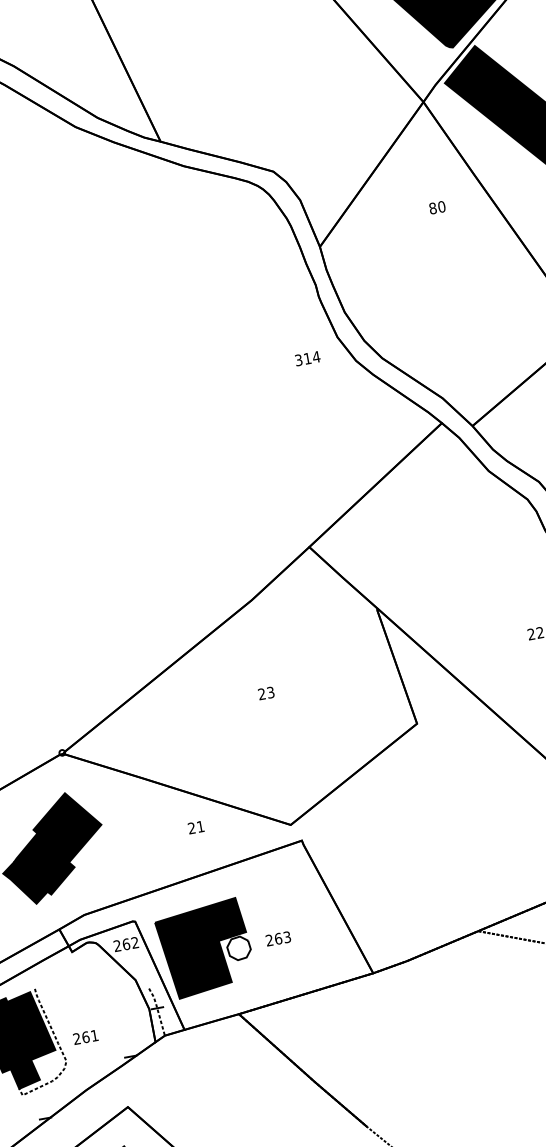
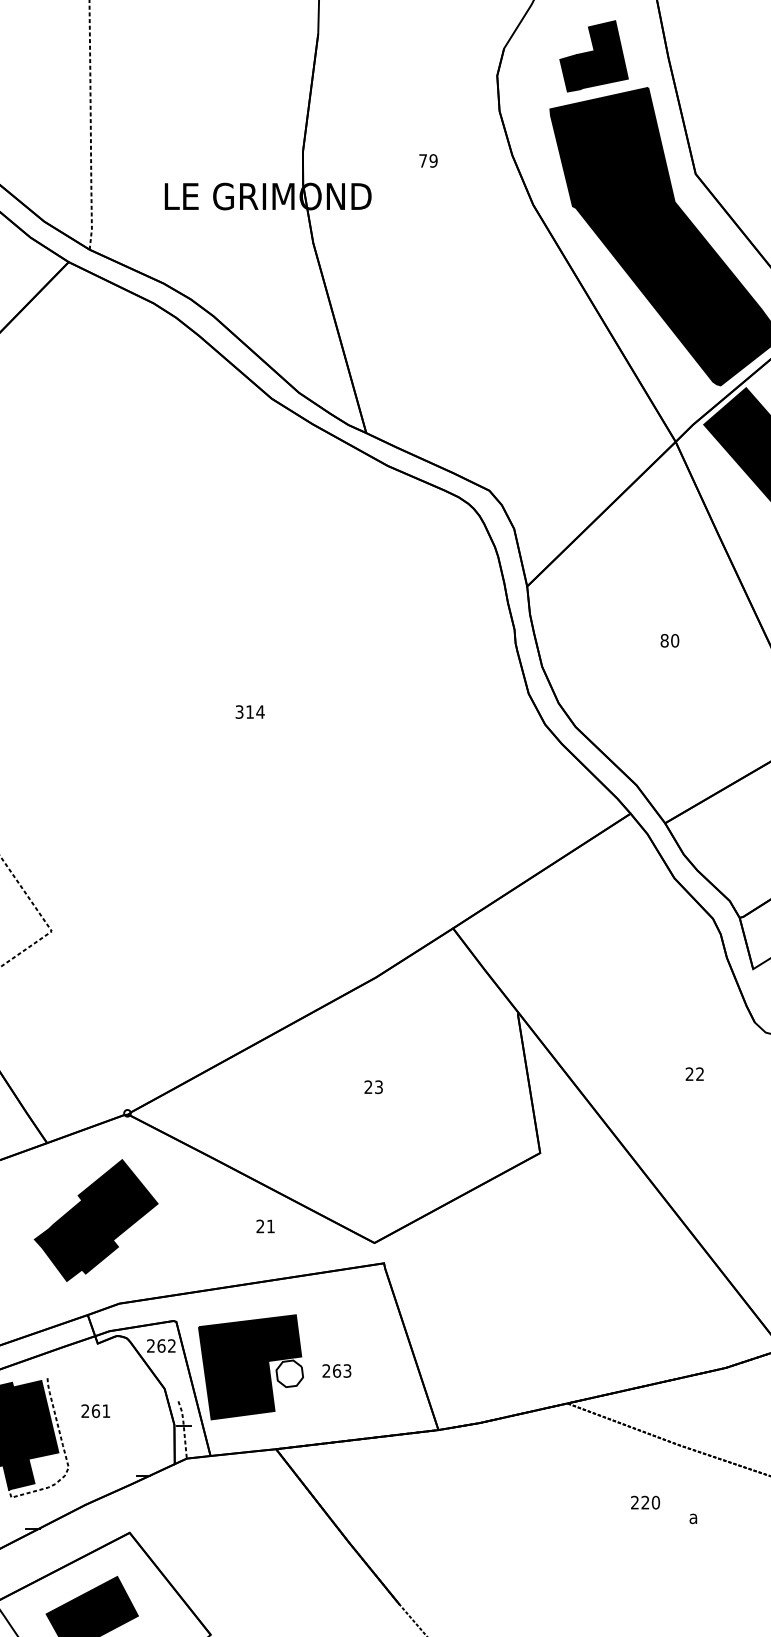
text: (437, 207) -> (669, 640), moved
text: (307, 358) -> (249, 711), moved
text: (85, 1036) -> (95, 1410), moved

